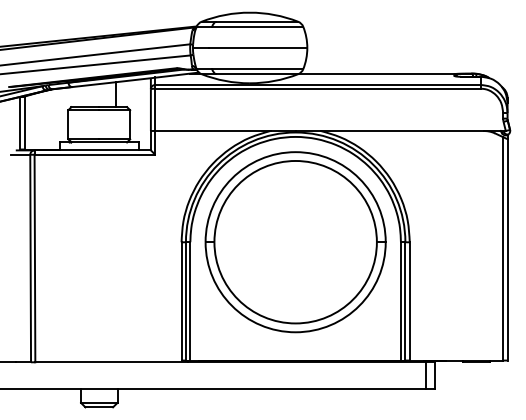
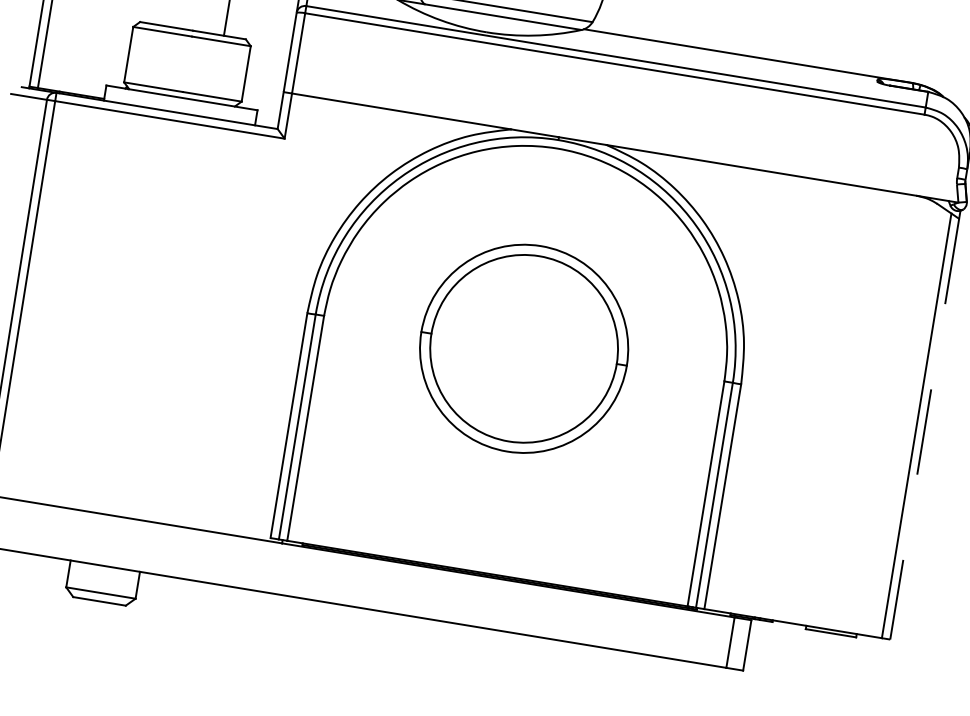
part: (295, 242) -> (523, 349), size x0.6
line: (507, 249) -> (924, 428), solid -> dashed

